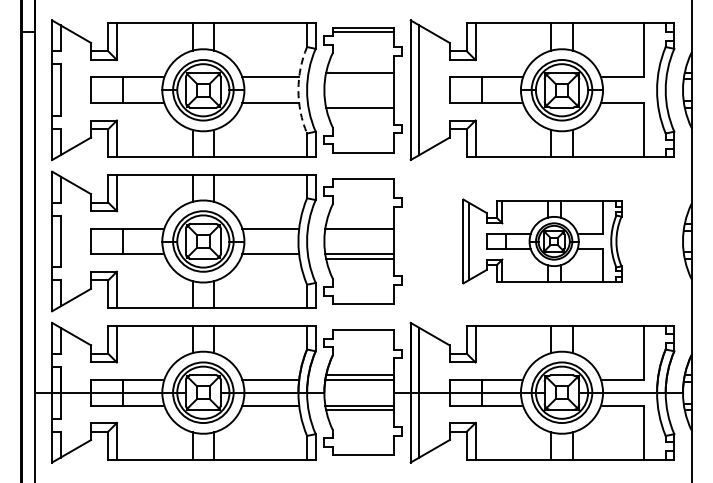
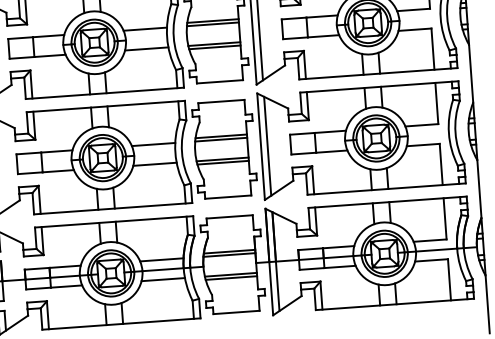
line: (359, 77) -> (213, 24), added
arc: (298, 90) -> (167, 37), dashed -> solid
line: (359, 103) -> (214, 44), added
line: (359, 224) -> (221, 136), added
part: (542, 241) -> (361, 139), size x1.67

